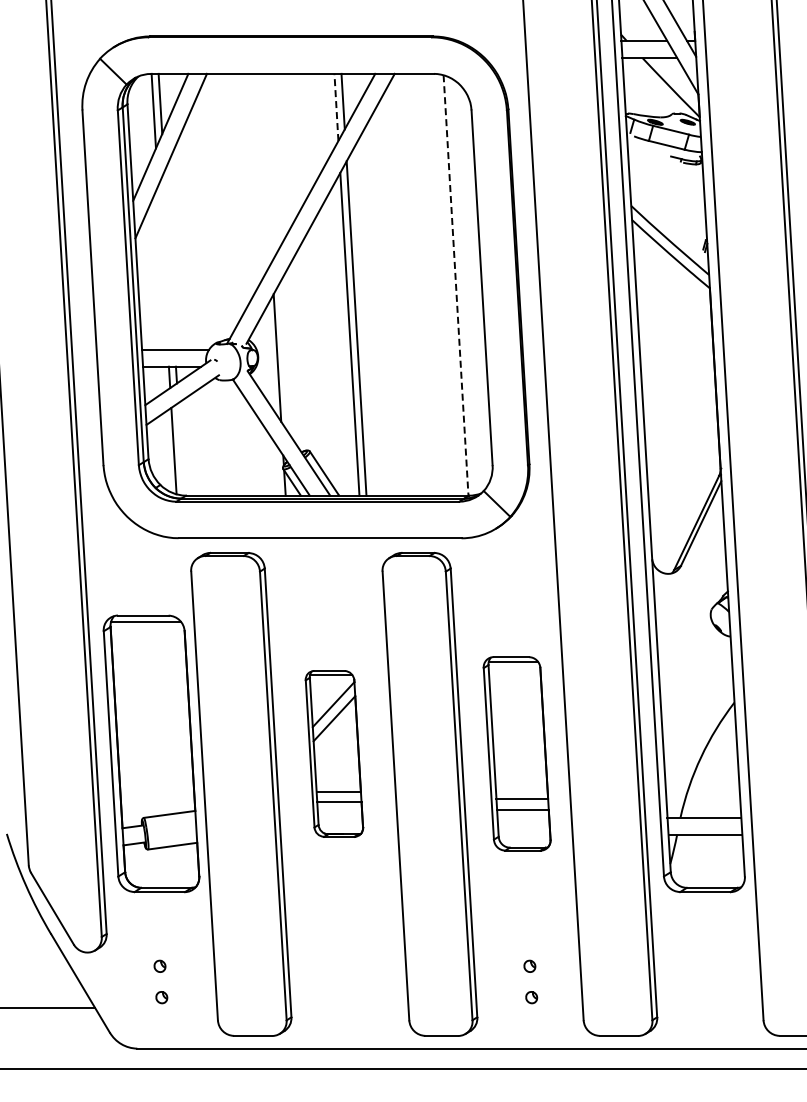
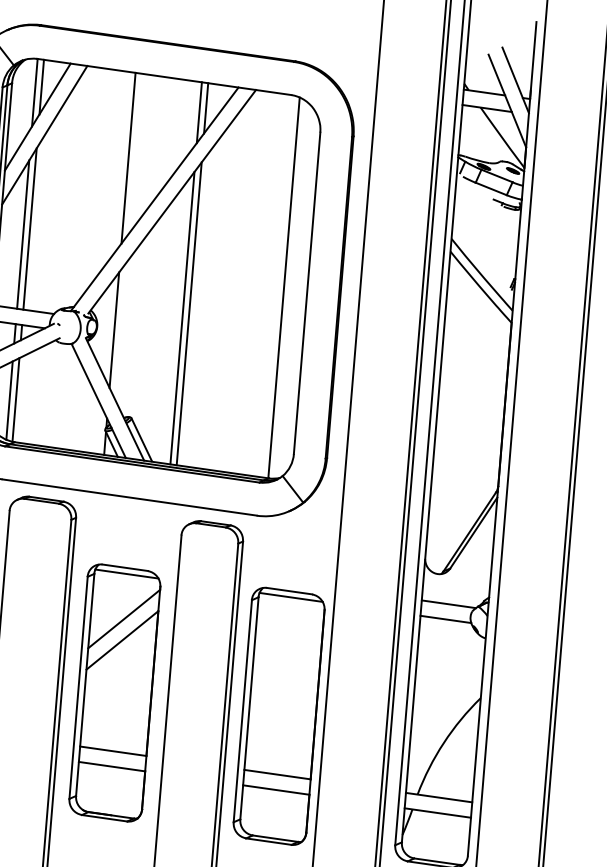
line: (336, 107) -> (199, 112), dashed -> solid
line: (265, 167) -> (127, 157), added
line: (169, 260) -> (29, 228), added
line: (162, 267) -> (22, 234), added
line: (456, 285) -> (284, 287), dashed -> solid
line: (180, 449) -> (15, 400), added
line: (684, 605) -> (448, 604), added
line: (683, 622) -> (445, 619), added
part: (334, 753) -> (115, 692), size x1.67
part: (516, 753) -> (278, 715), size x1.43

